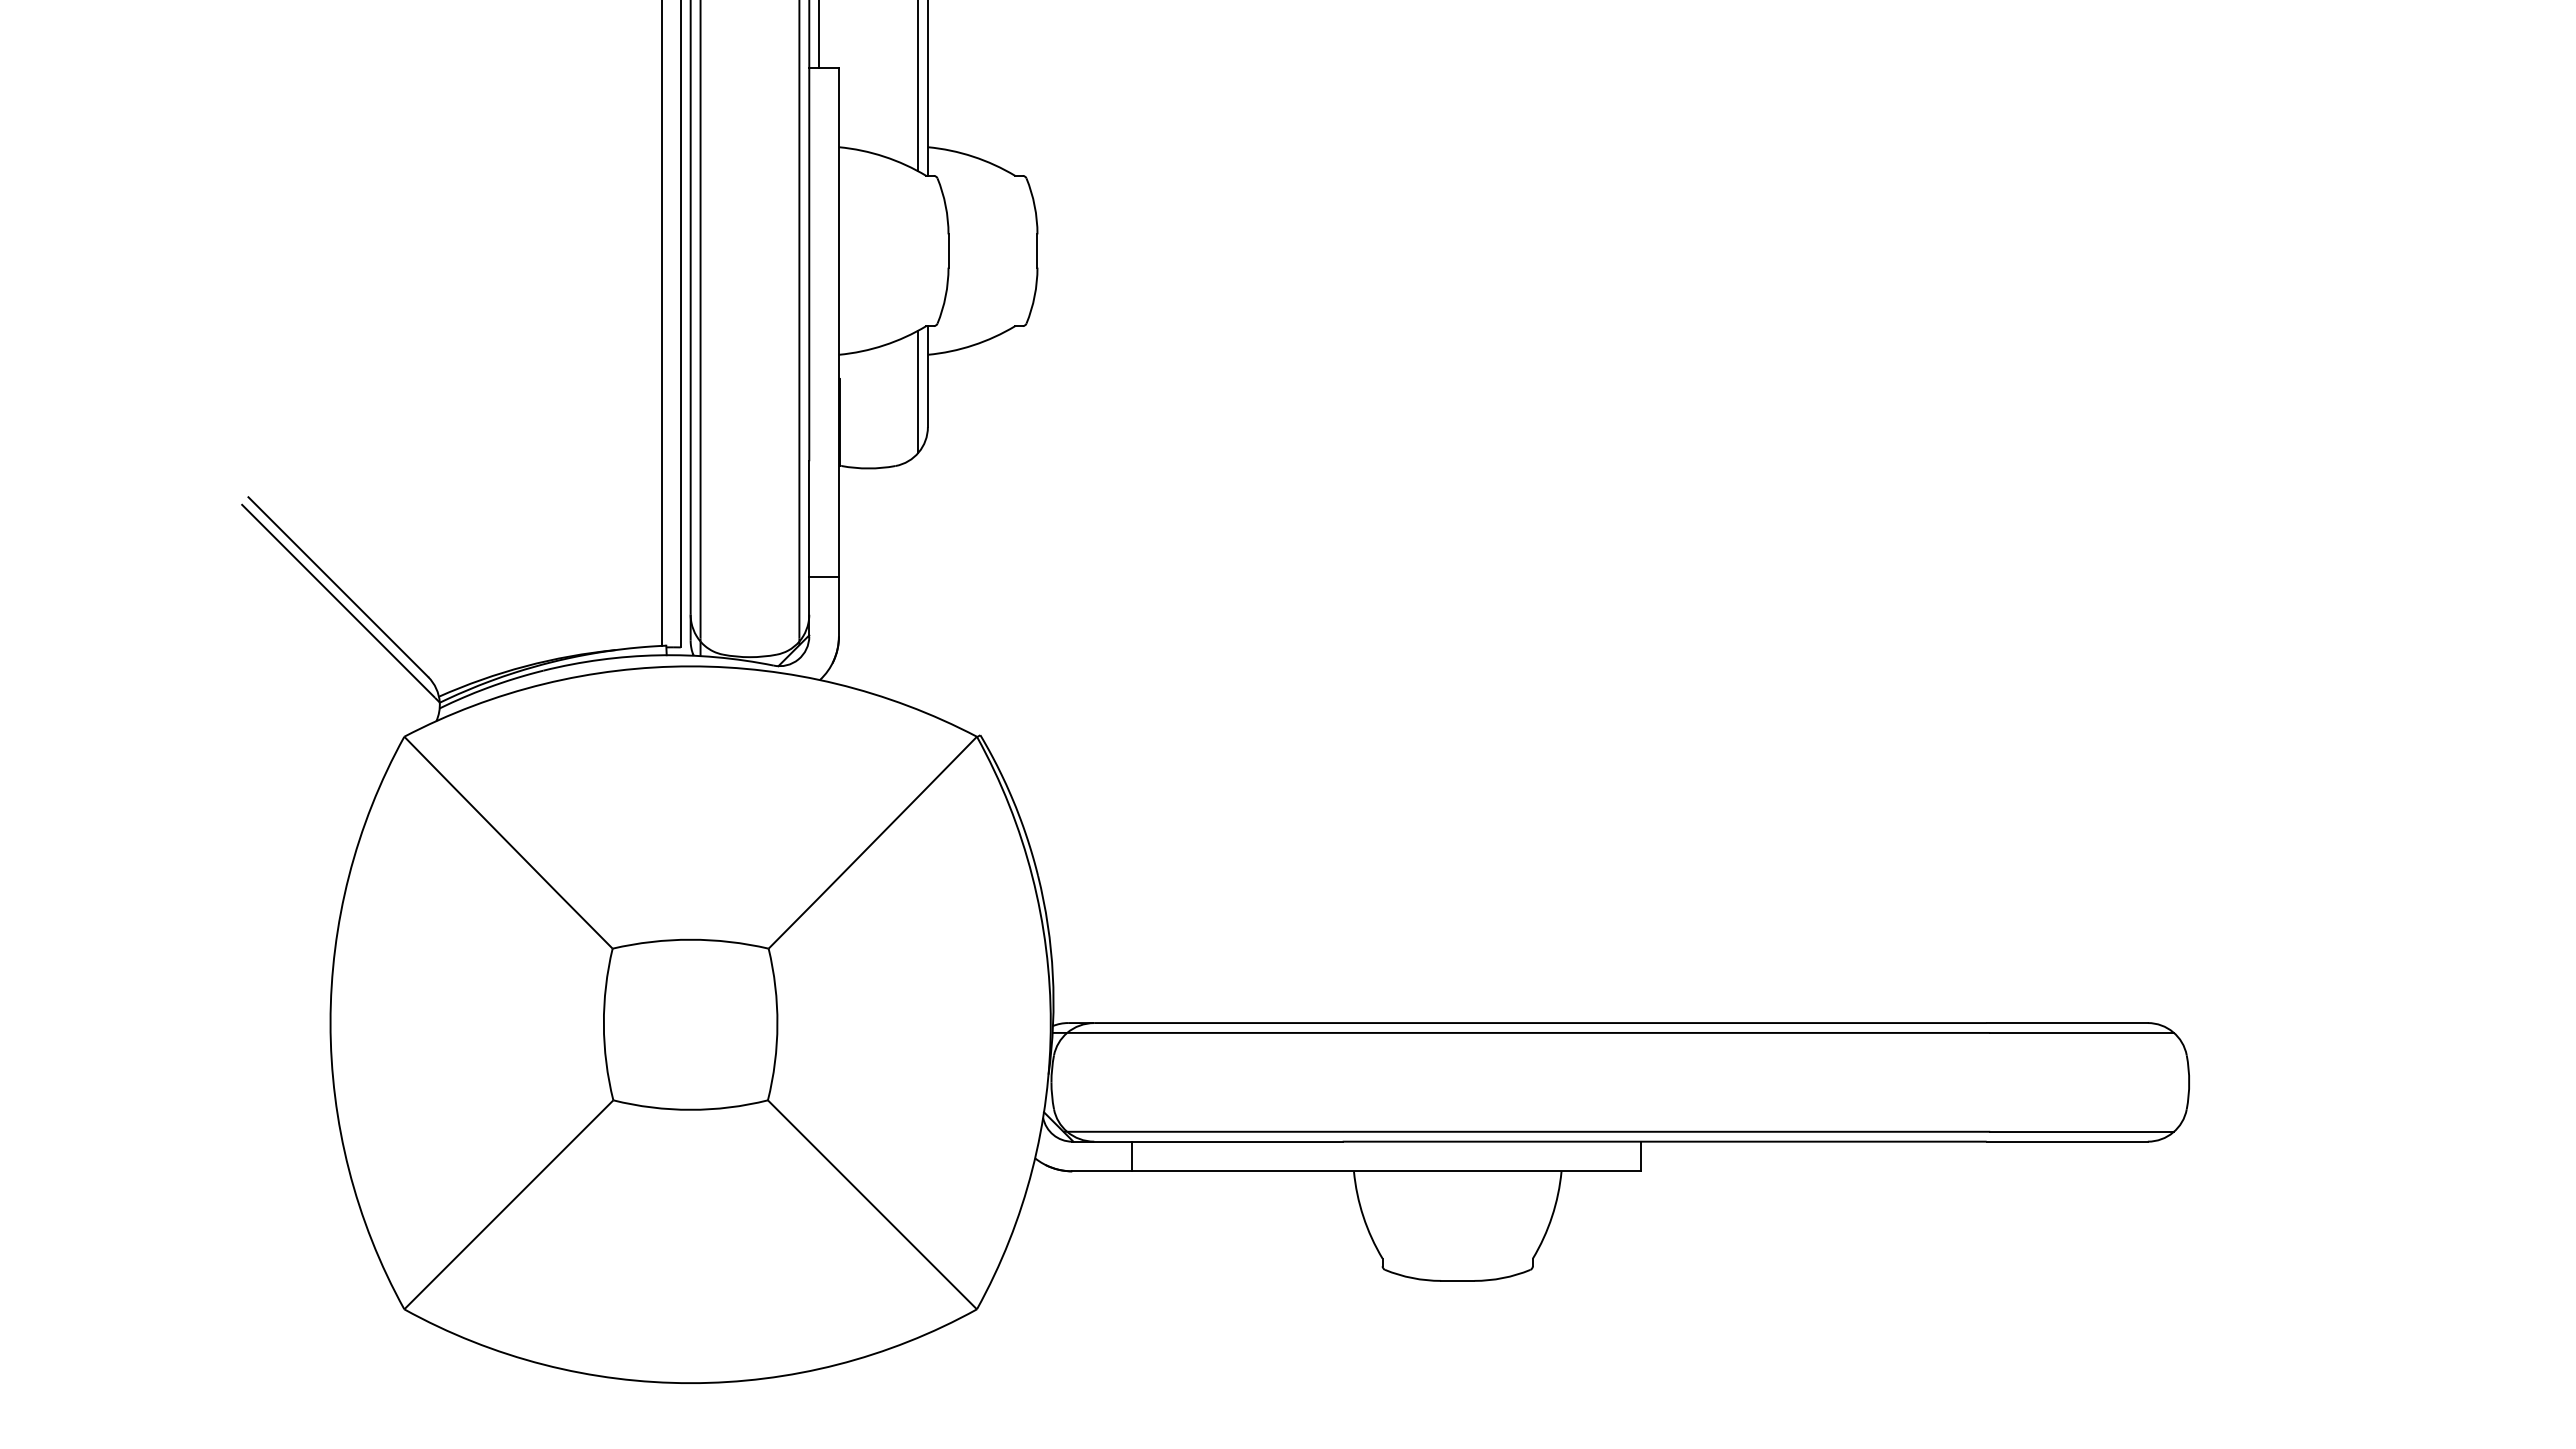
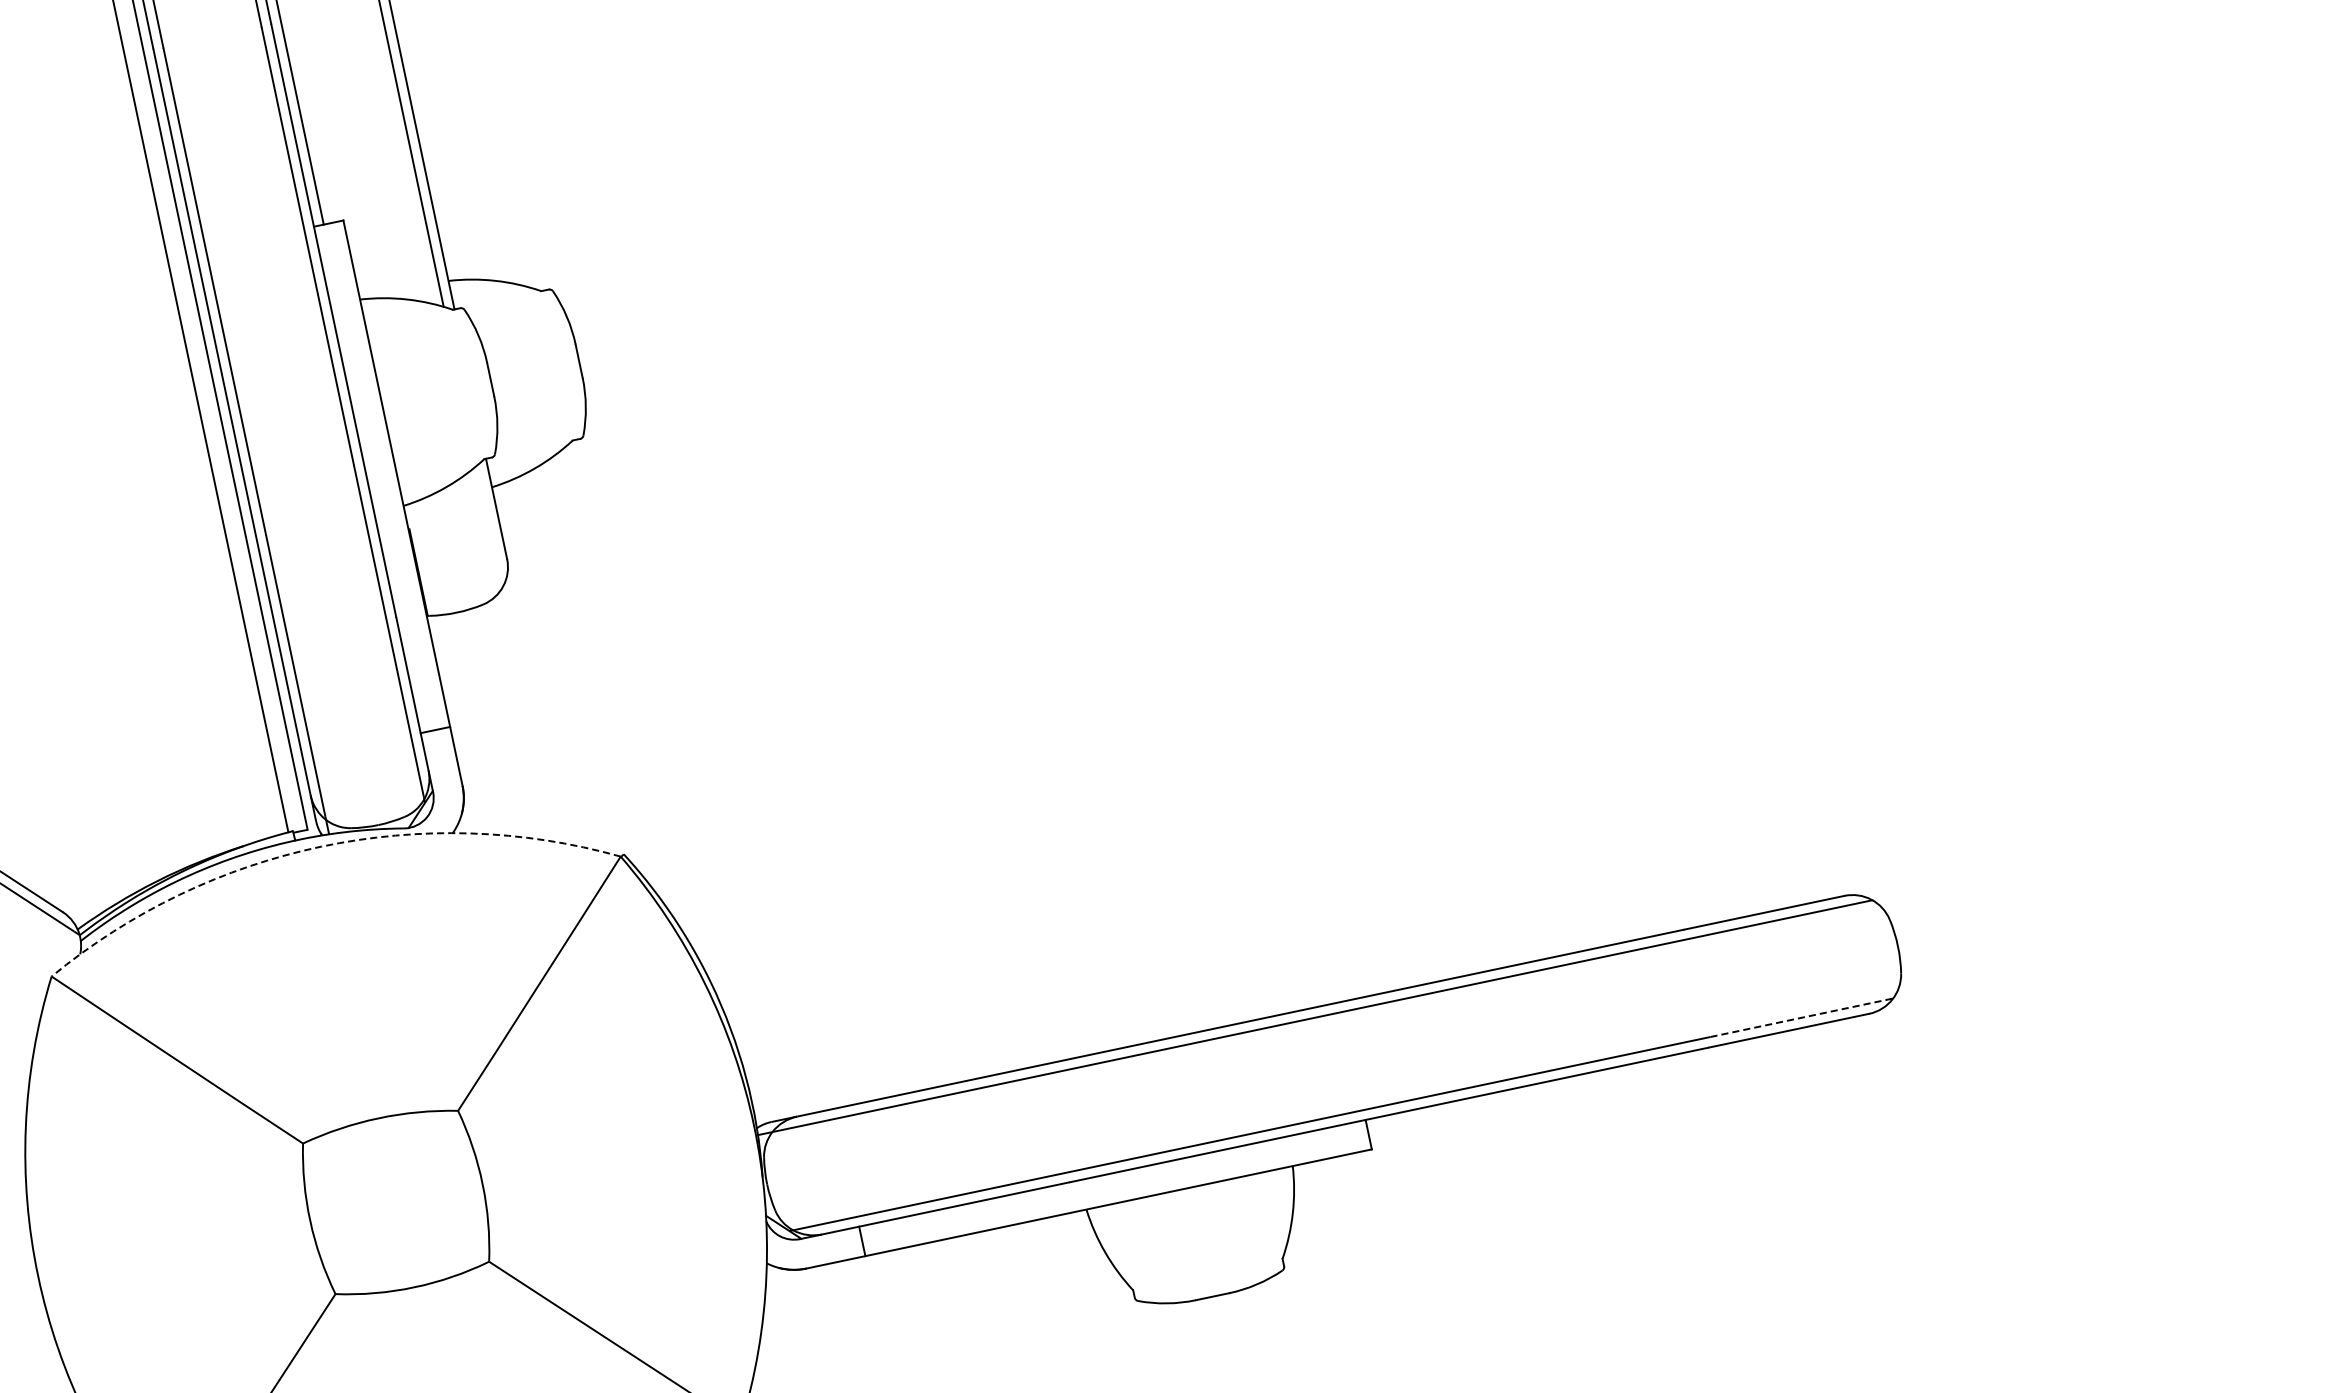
line: (918, 391) -> (490, 525), removed
arc: (690, 666) -> (321, 846), solid -> dashed
line: (2082, 1131) -> (1802, 1017), solid -> dashed

